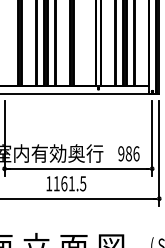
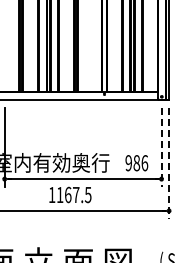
line: (152, 139) -> (161, 147), solid -> dashed
line: (159, 154) -> (169, 163), solid -> dashed
text: (72, 183) -> (76, 194), 1161.5 -> 1167.5

